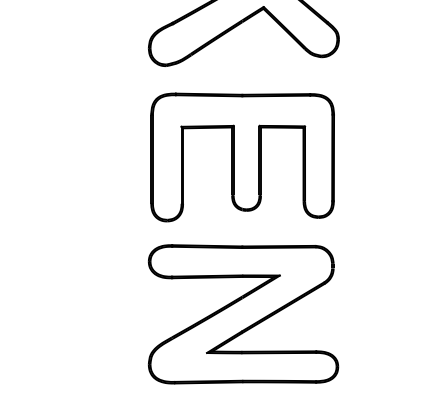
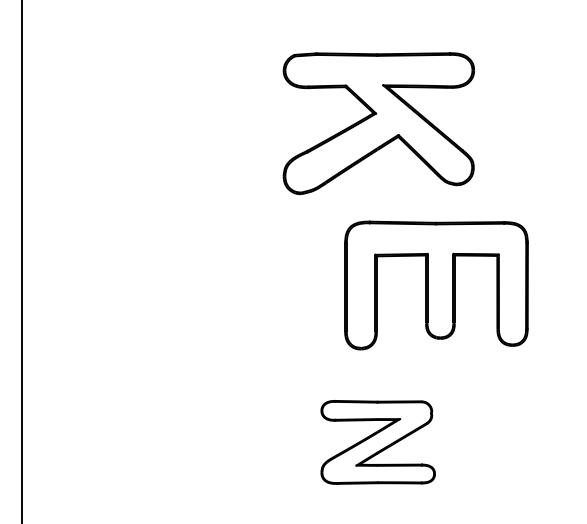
part: (242, 157) -> (436, 285), moved
part: (242, 314) -> (377, 442), size x0.6

